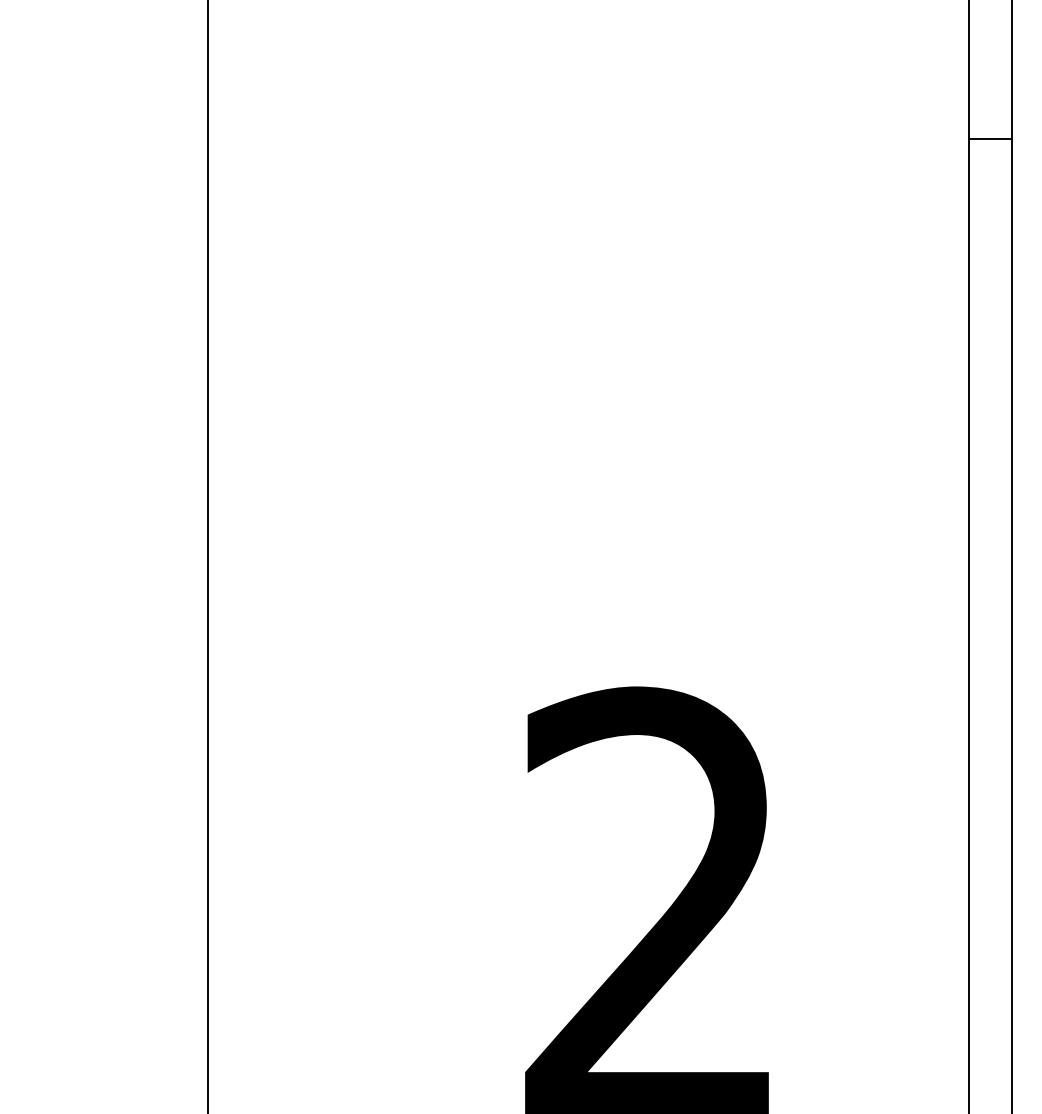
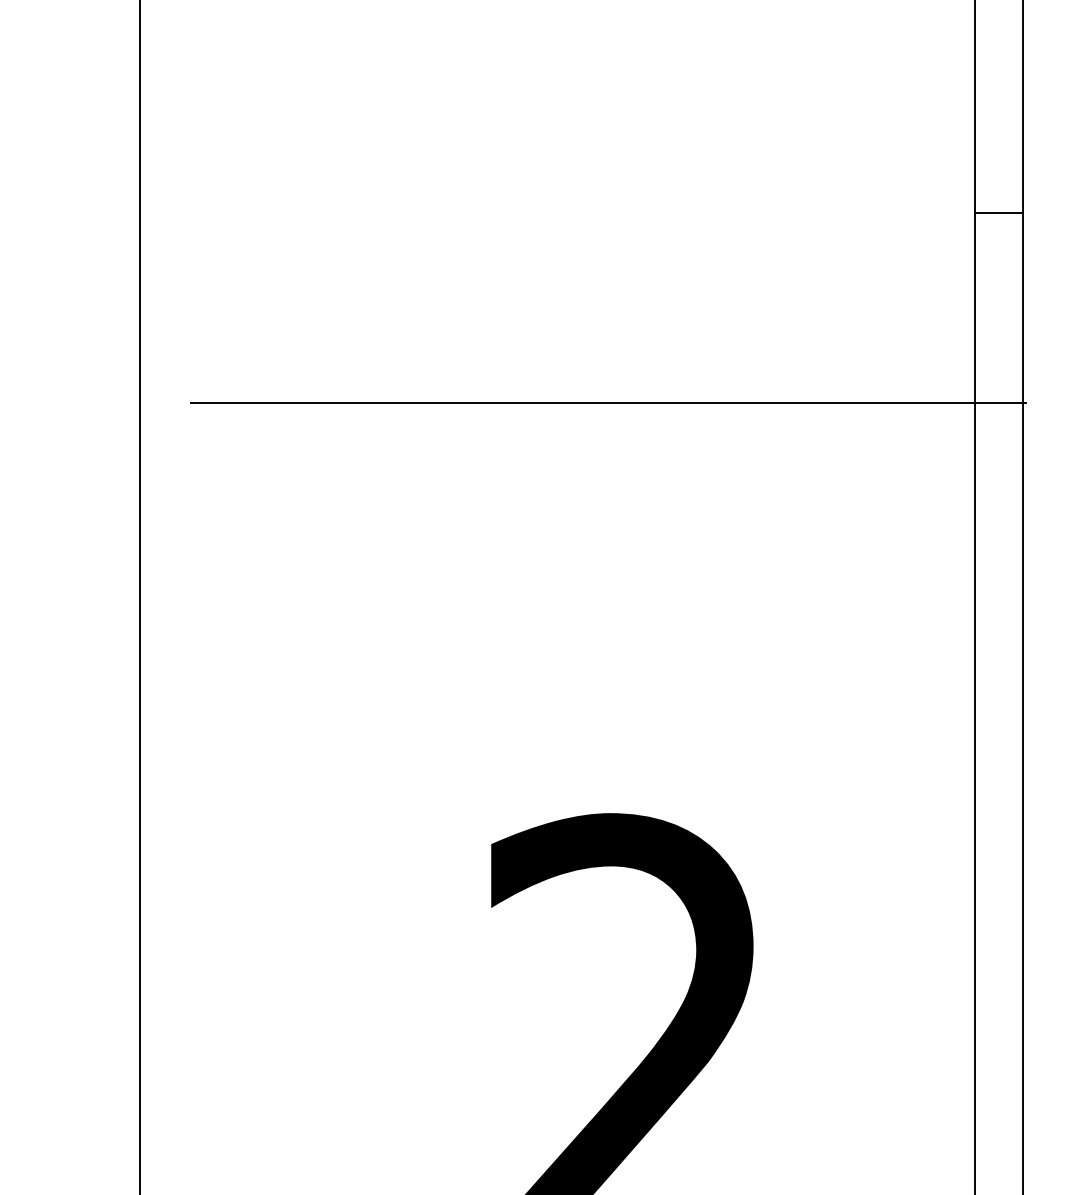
line: (634, 312) -> (608, 402), added

